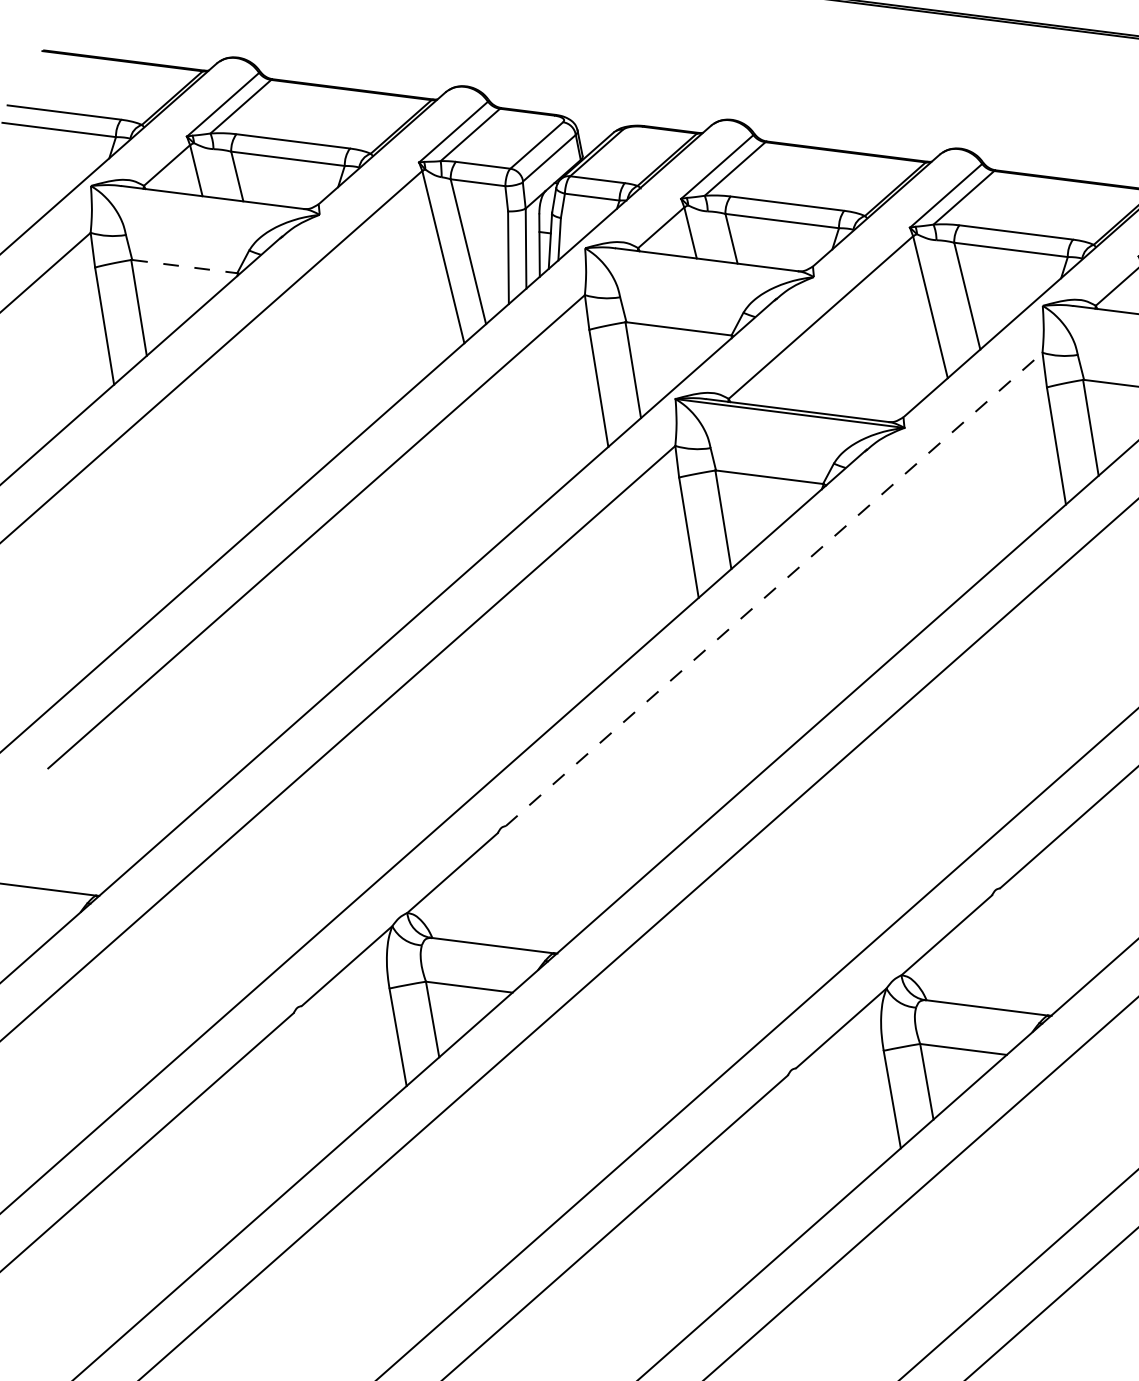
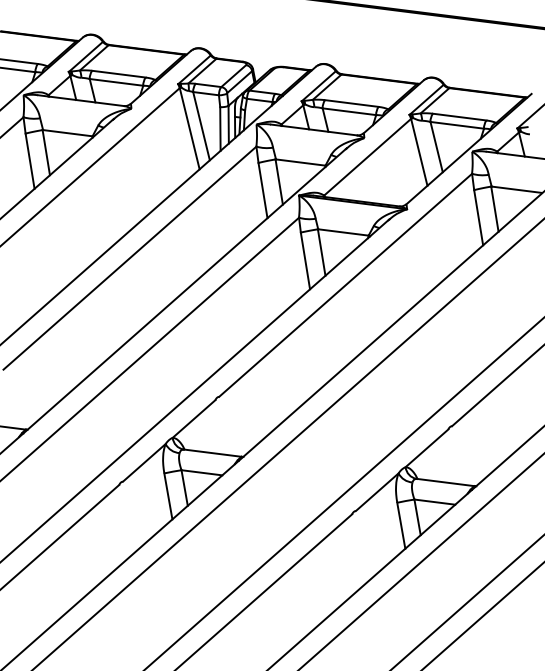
line: (184, 267) -> (67, 133), dashed -> solid
line: (773, 589) -> (345, 285), dashed -> solid

